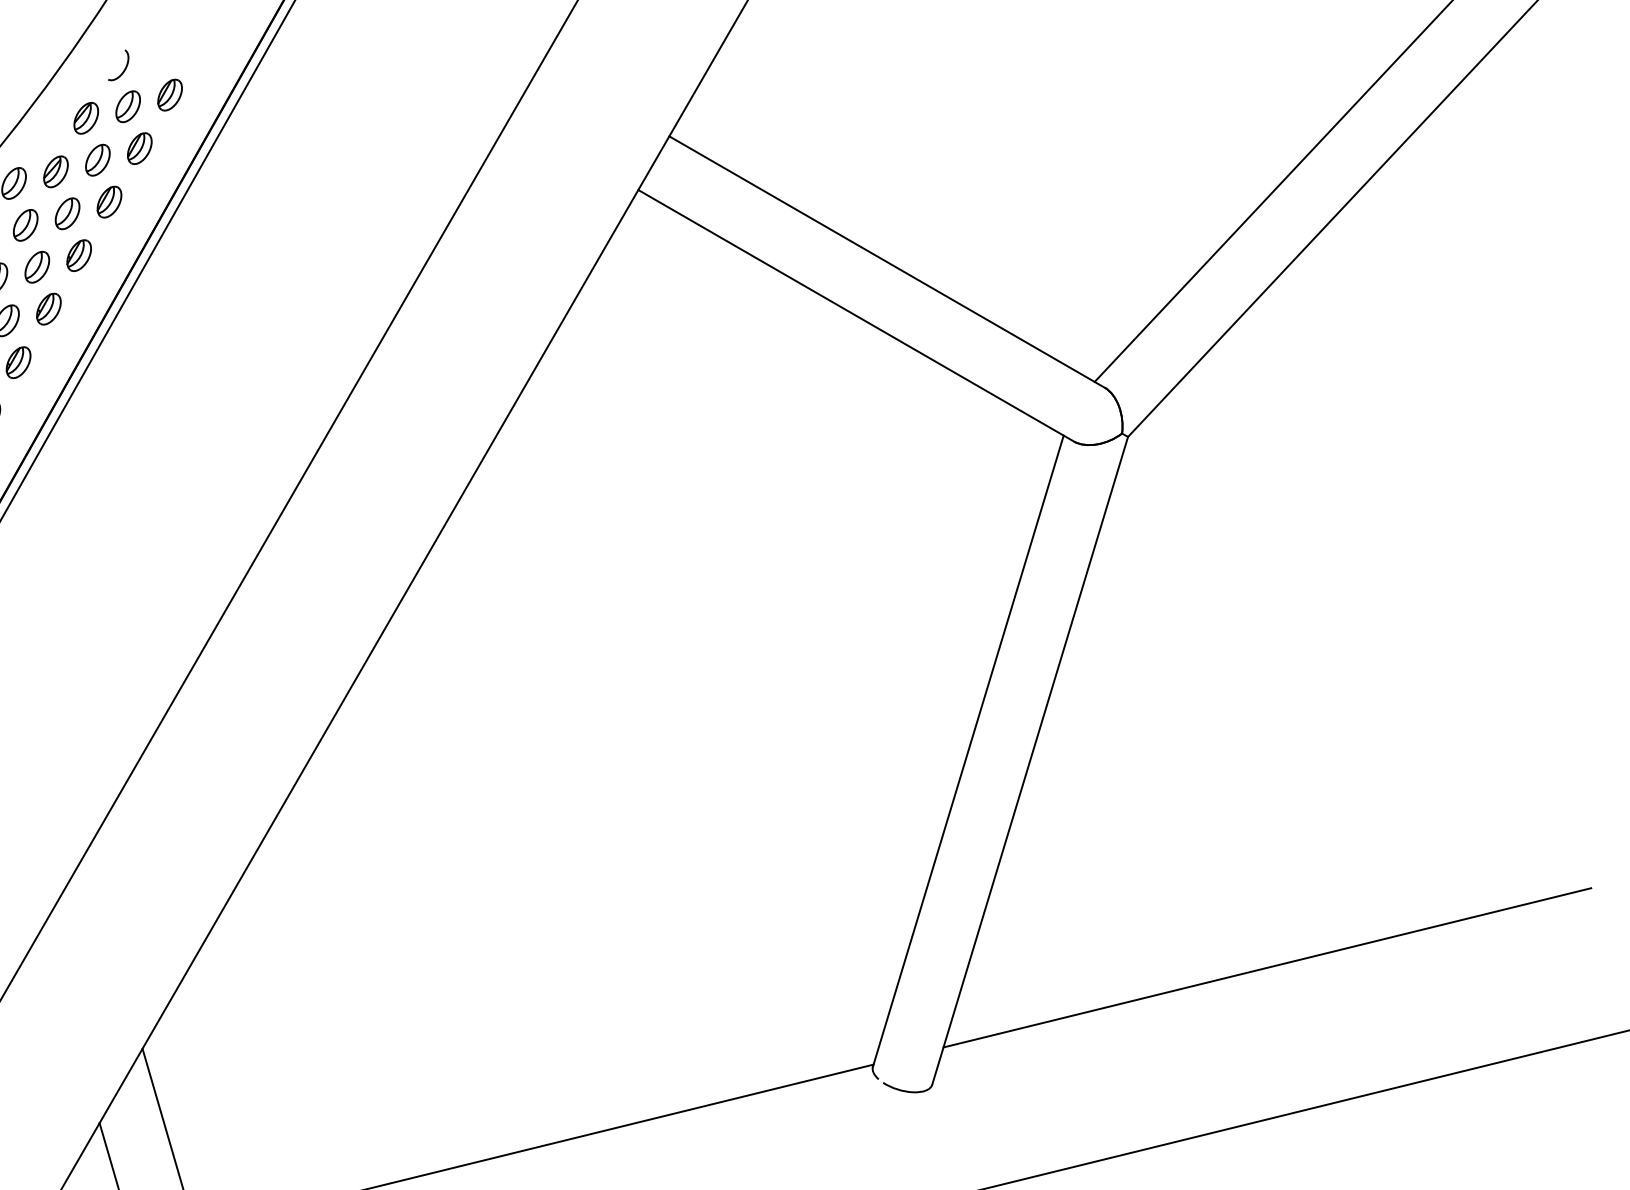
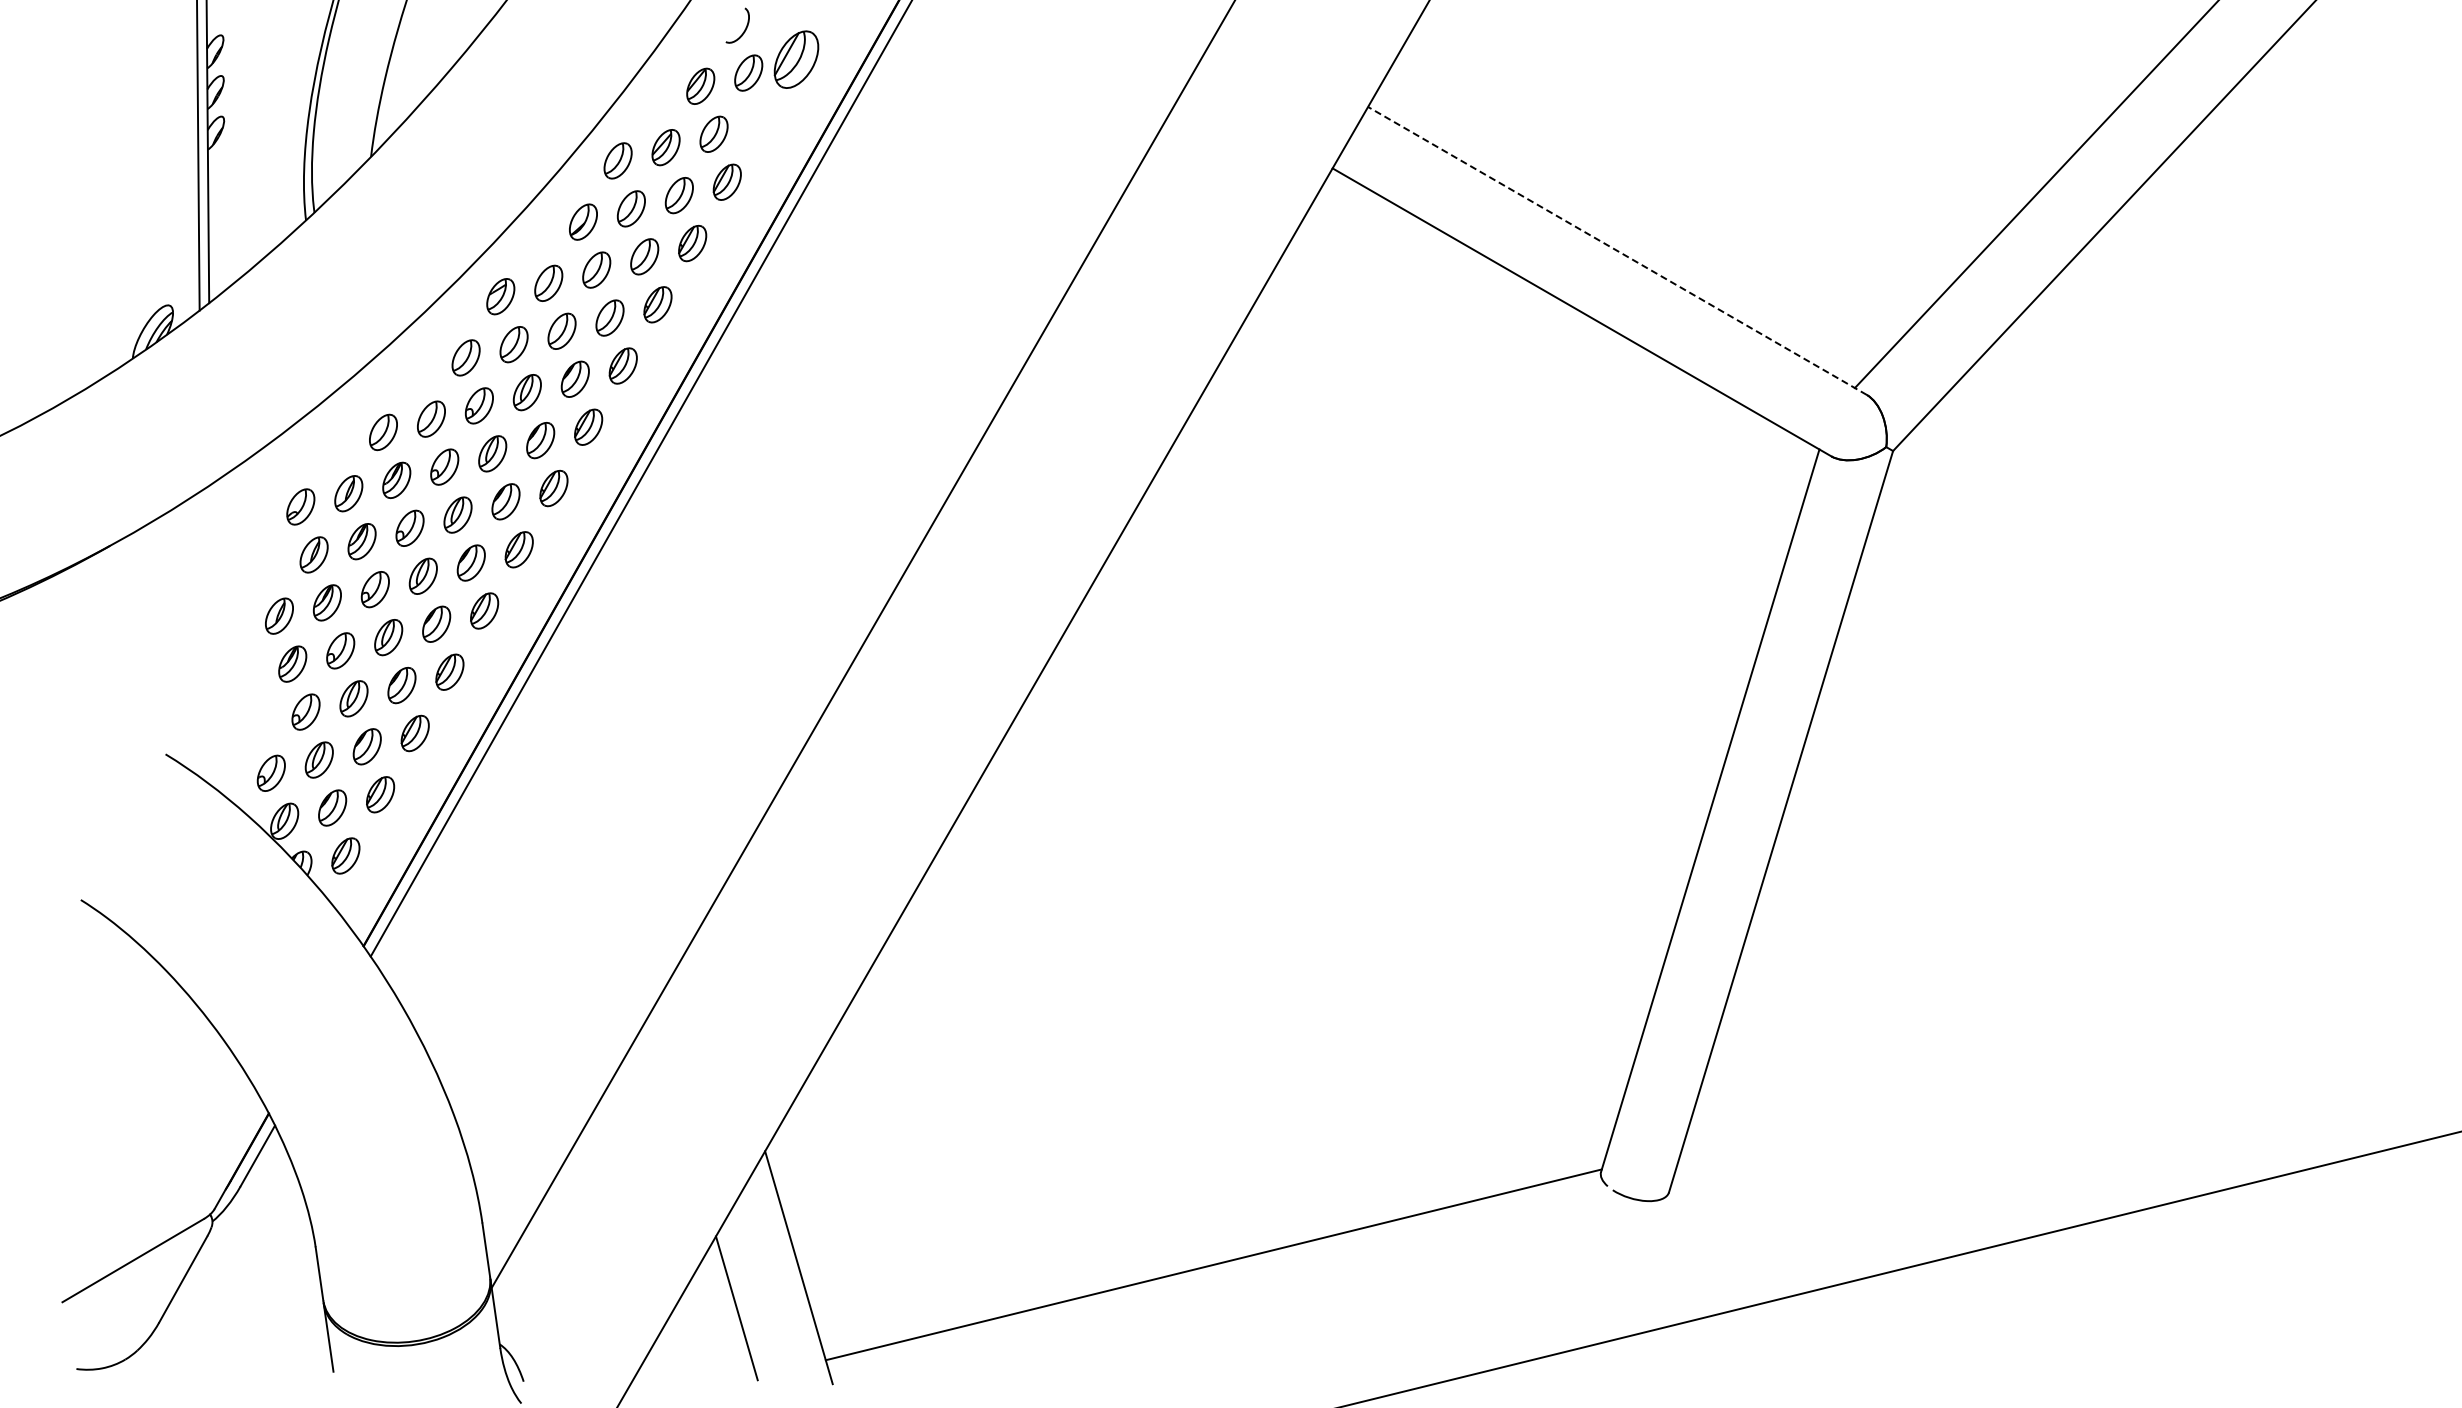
part: (169, 94) -> (796, 59), size x1.6
part: (139, 148) -> (761, 120), removed
line: (887, 261) -> (1617, 250), solid -> dashed
line: (1267, 967) -> (2052, 1058), removed

